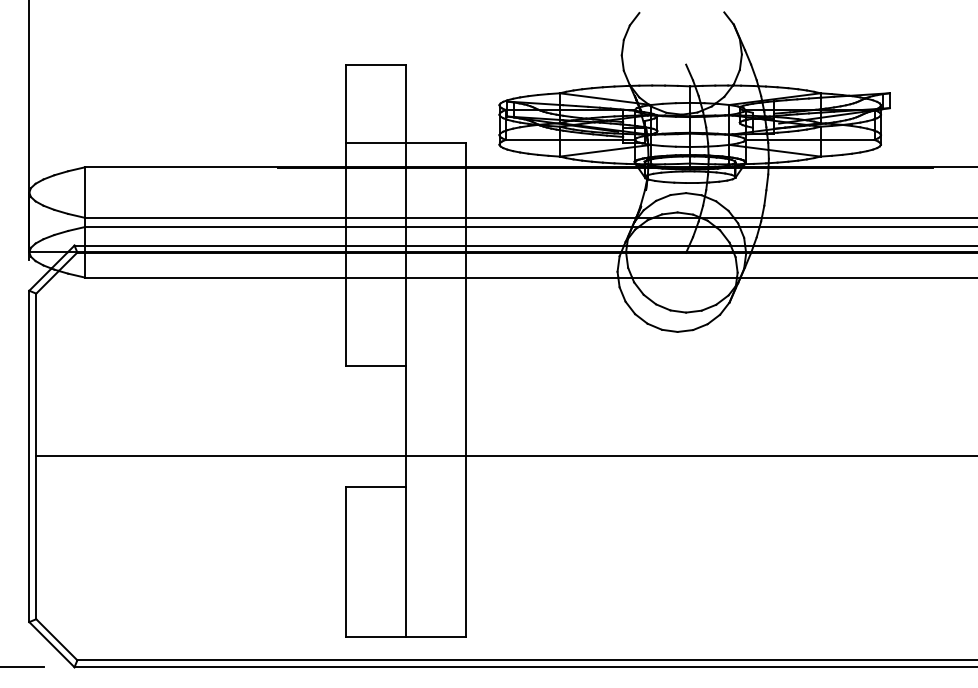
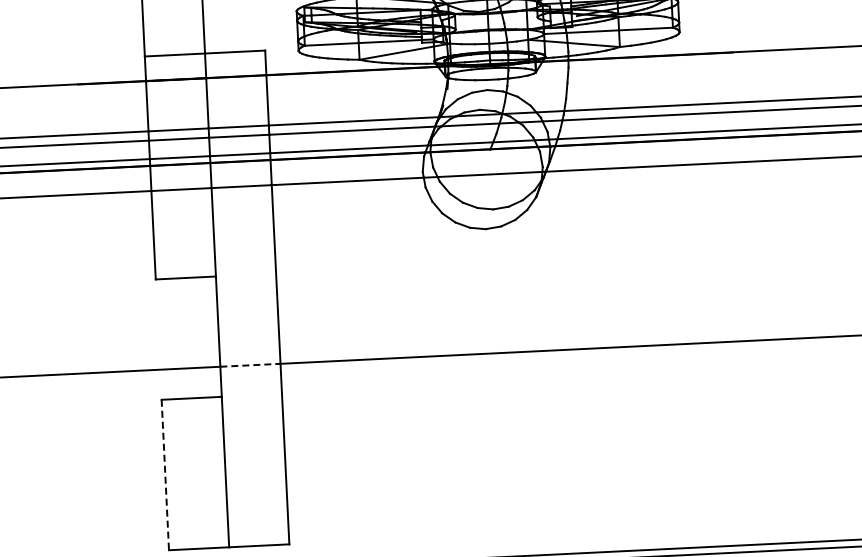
line: (436, 456) -> (250, 365), solid -> dashed
line: (345, 562) -> (165, 475), solid -> dashed

